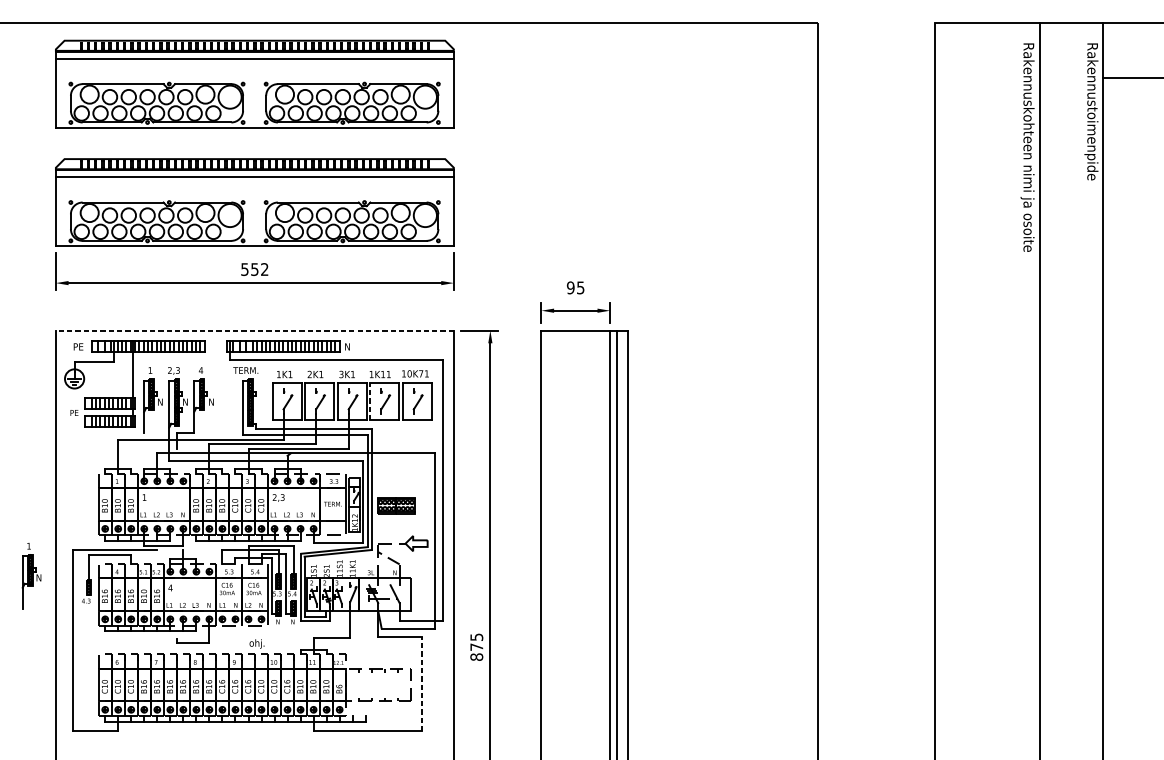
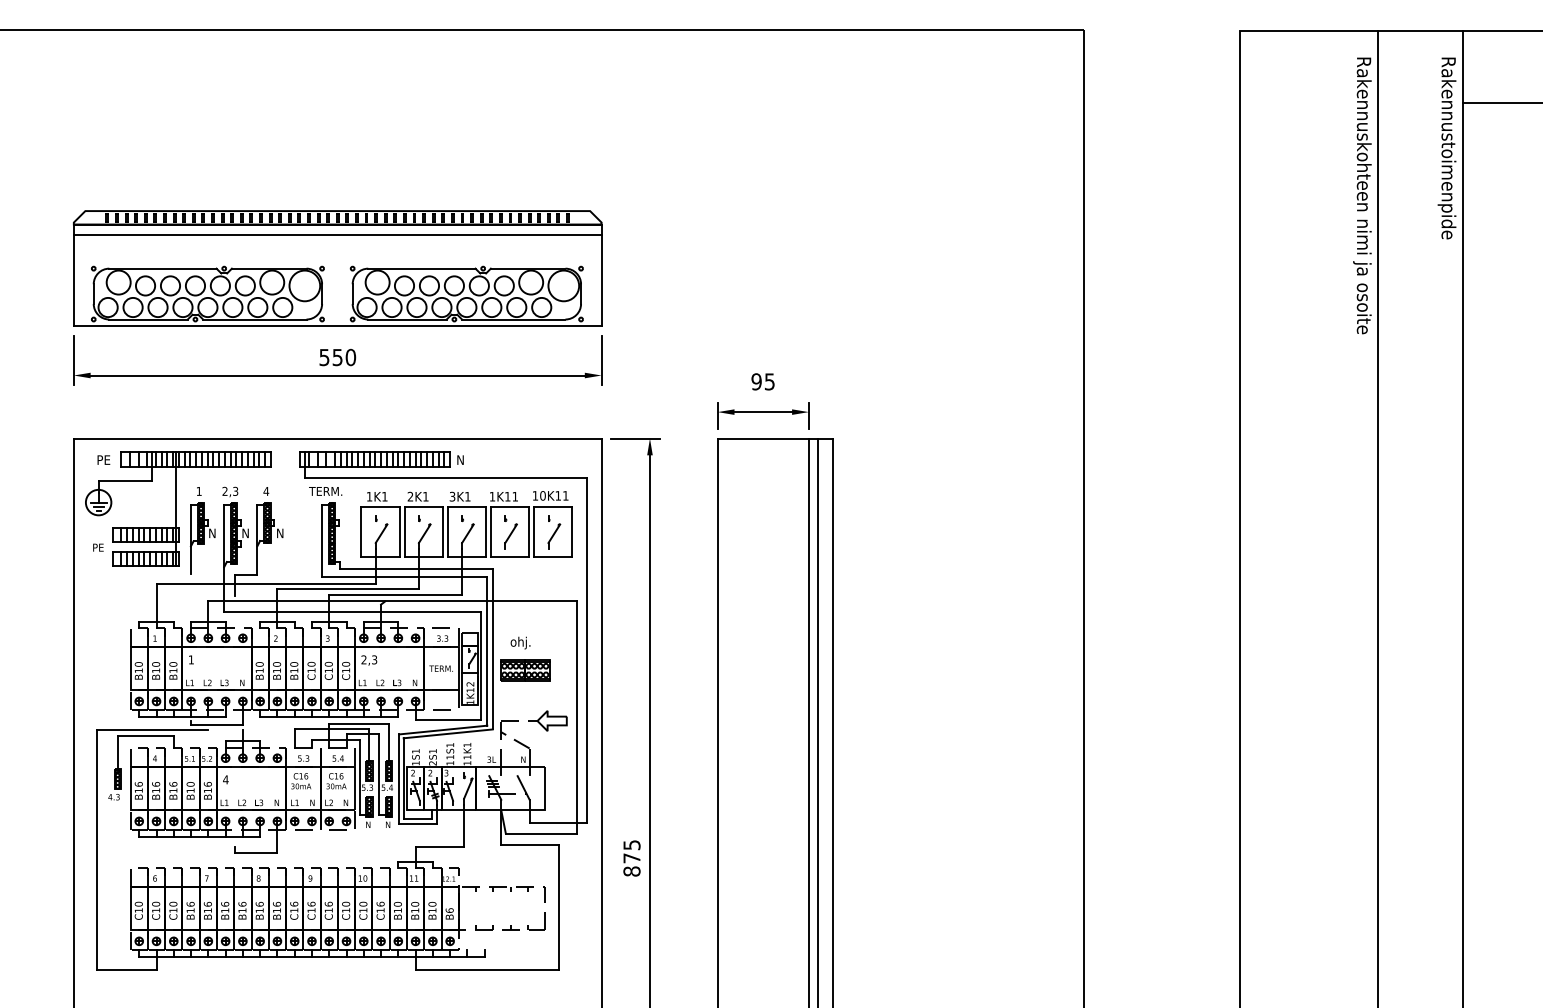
part: (254, 84) -> (337, 111), removed
text: (264, 269) -> (350, 357), 552 -> 550
line: (254, 330) -> (337, 438), dashed -> solid
text: (420, 373) -> (557, 495), 10K71 -> 10K11
line: (370, 401) -> (490, 532), dashed -> solid
part: (31, 575) -> (41, 763), removed
text: (256, 643) -> (520, 642), moved
line: (422, 684) -> (559, 907), dashed -> solid

